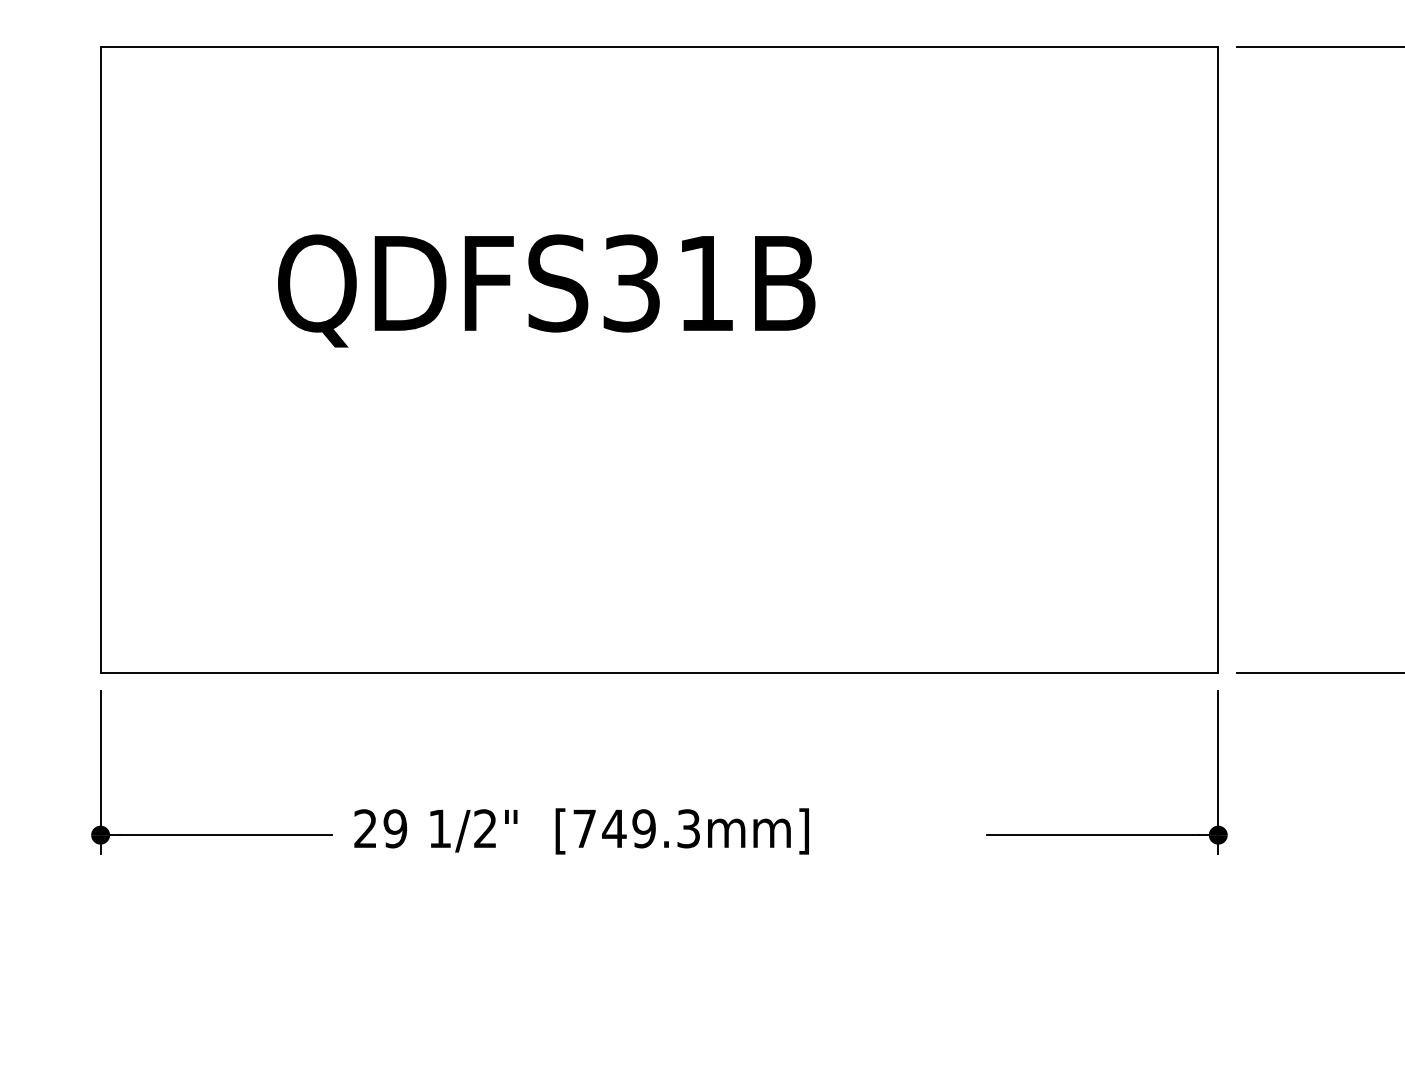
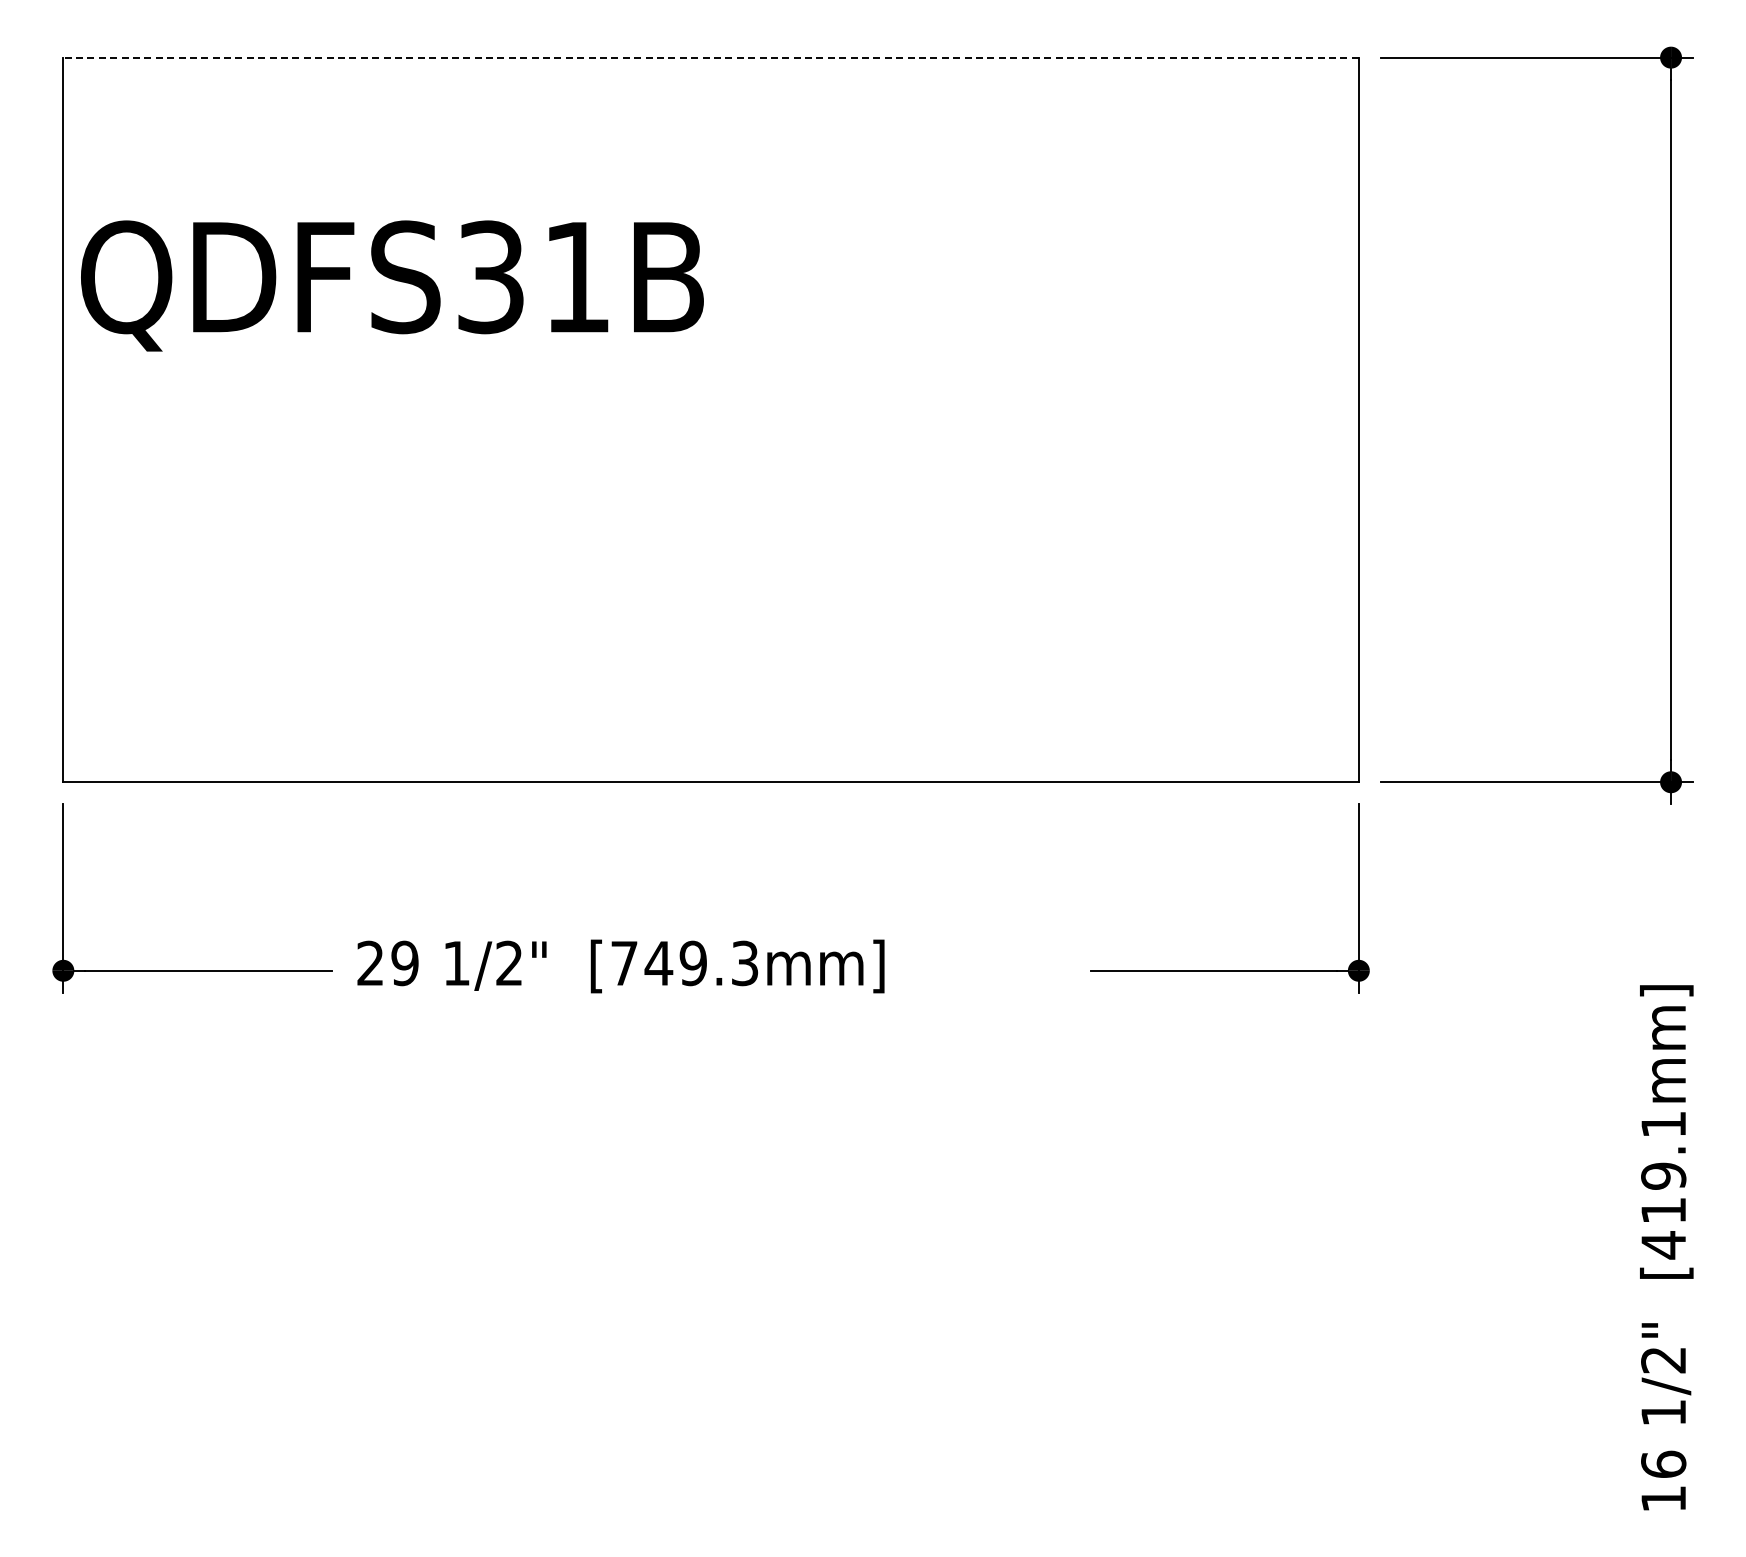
line: (659, 47) -> (711, 57), solid -> dashed
text: (546, 290) -> (392, 285), moved

